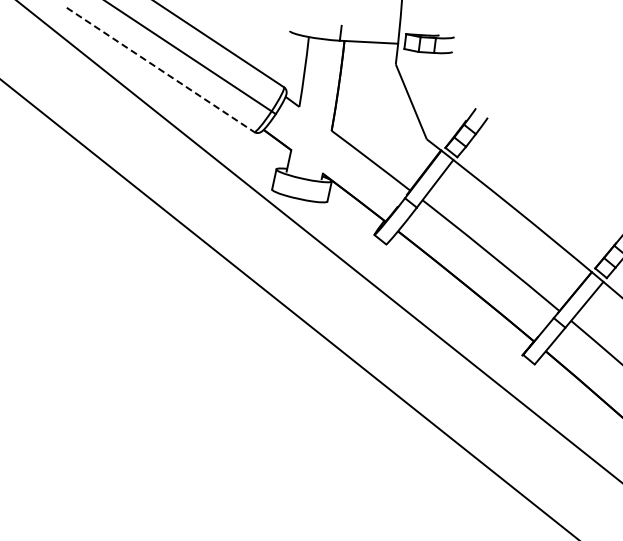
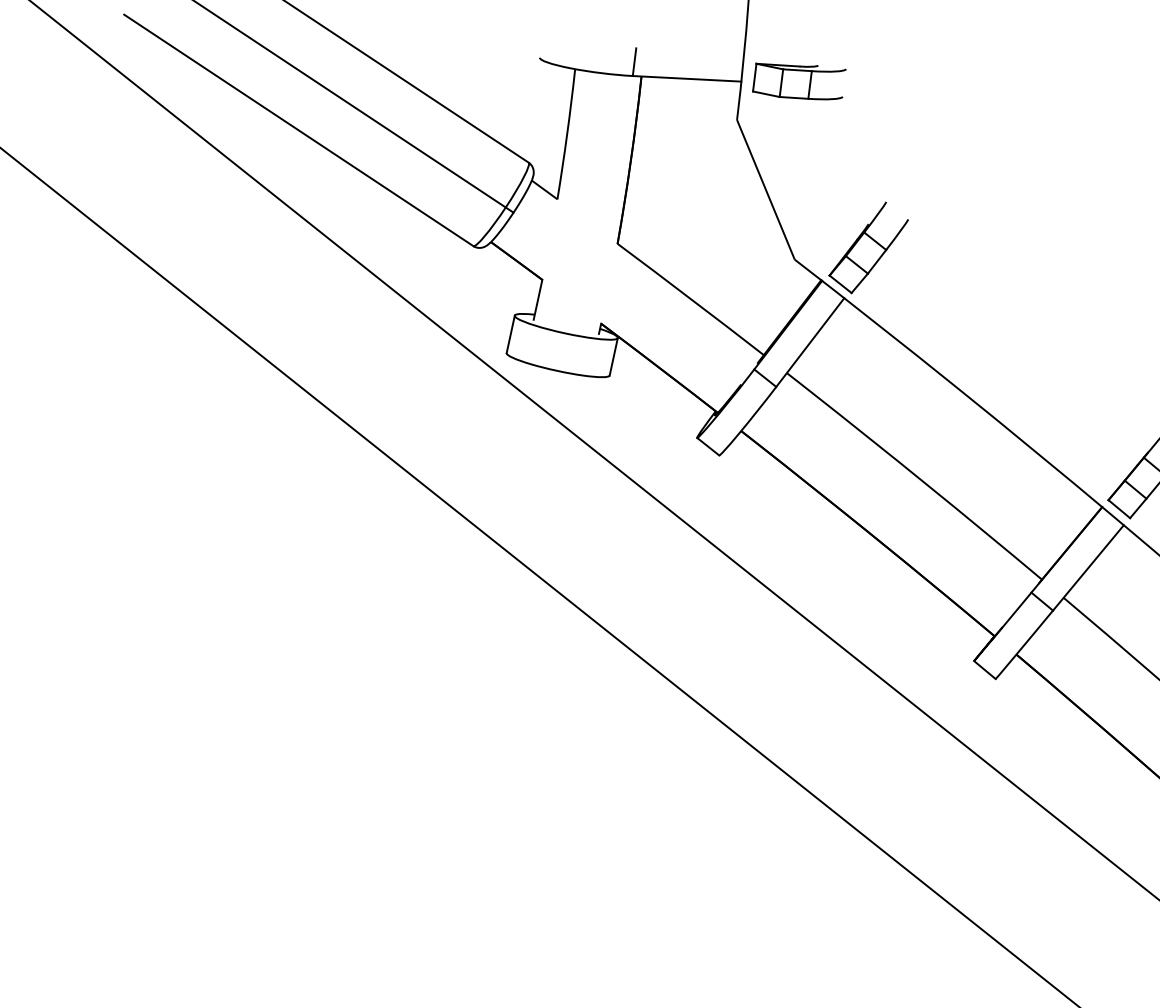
line: (160, 70) -> (298, 131), dashed -> solid

